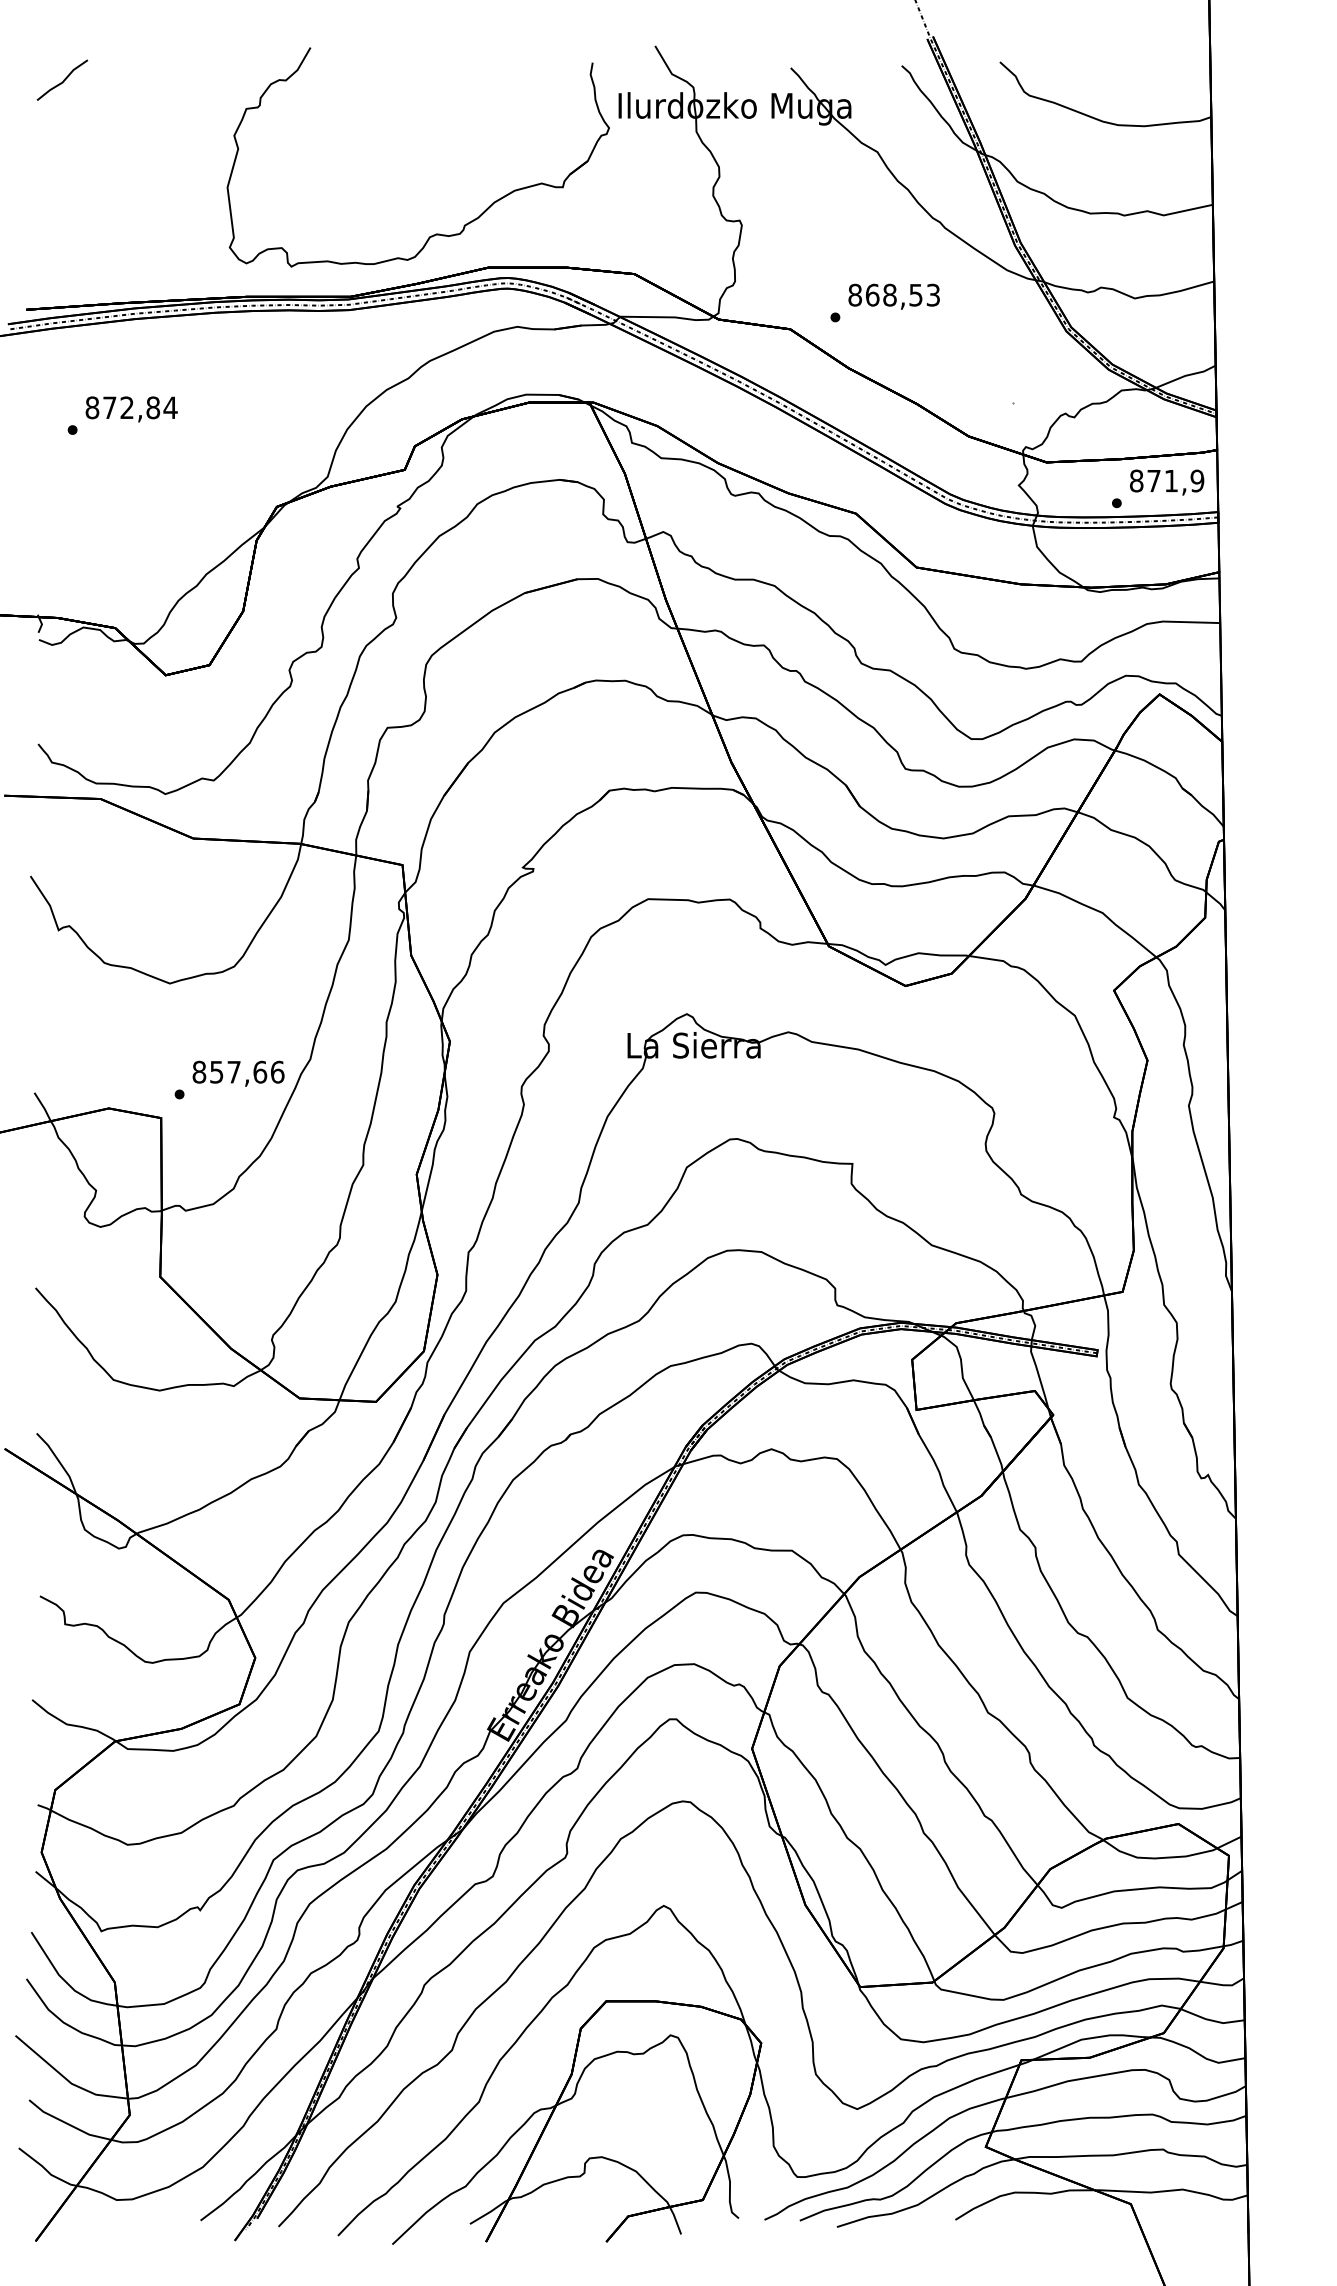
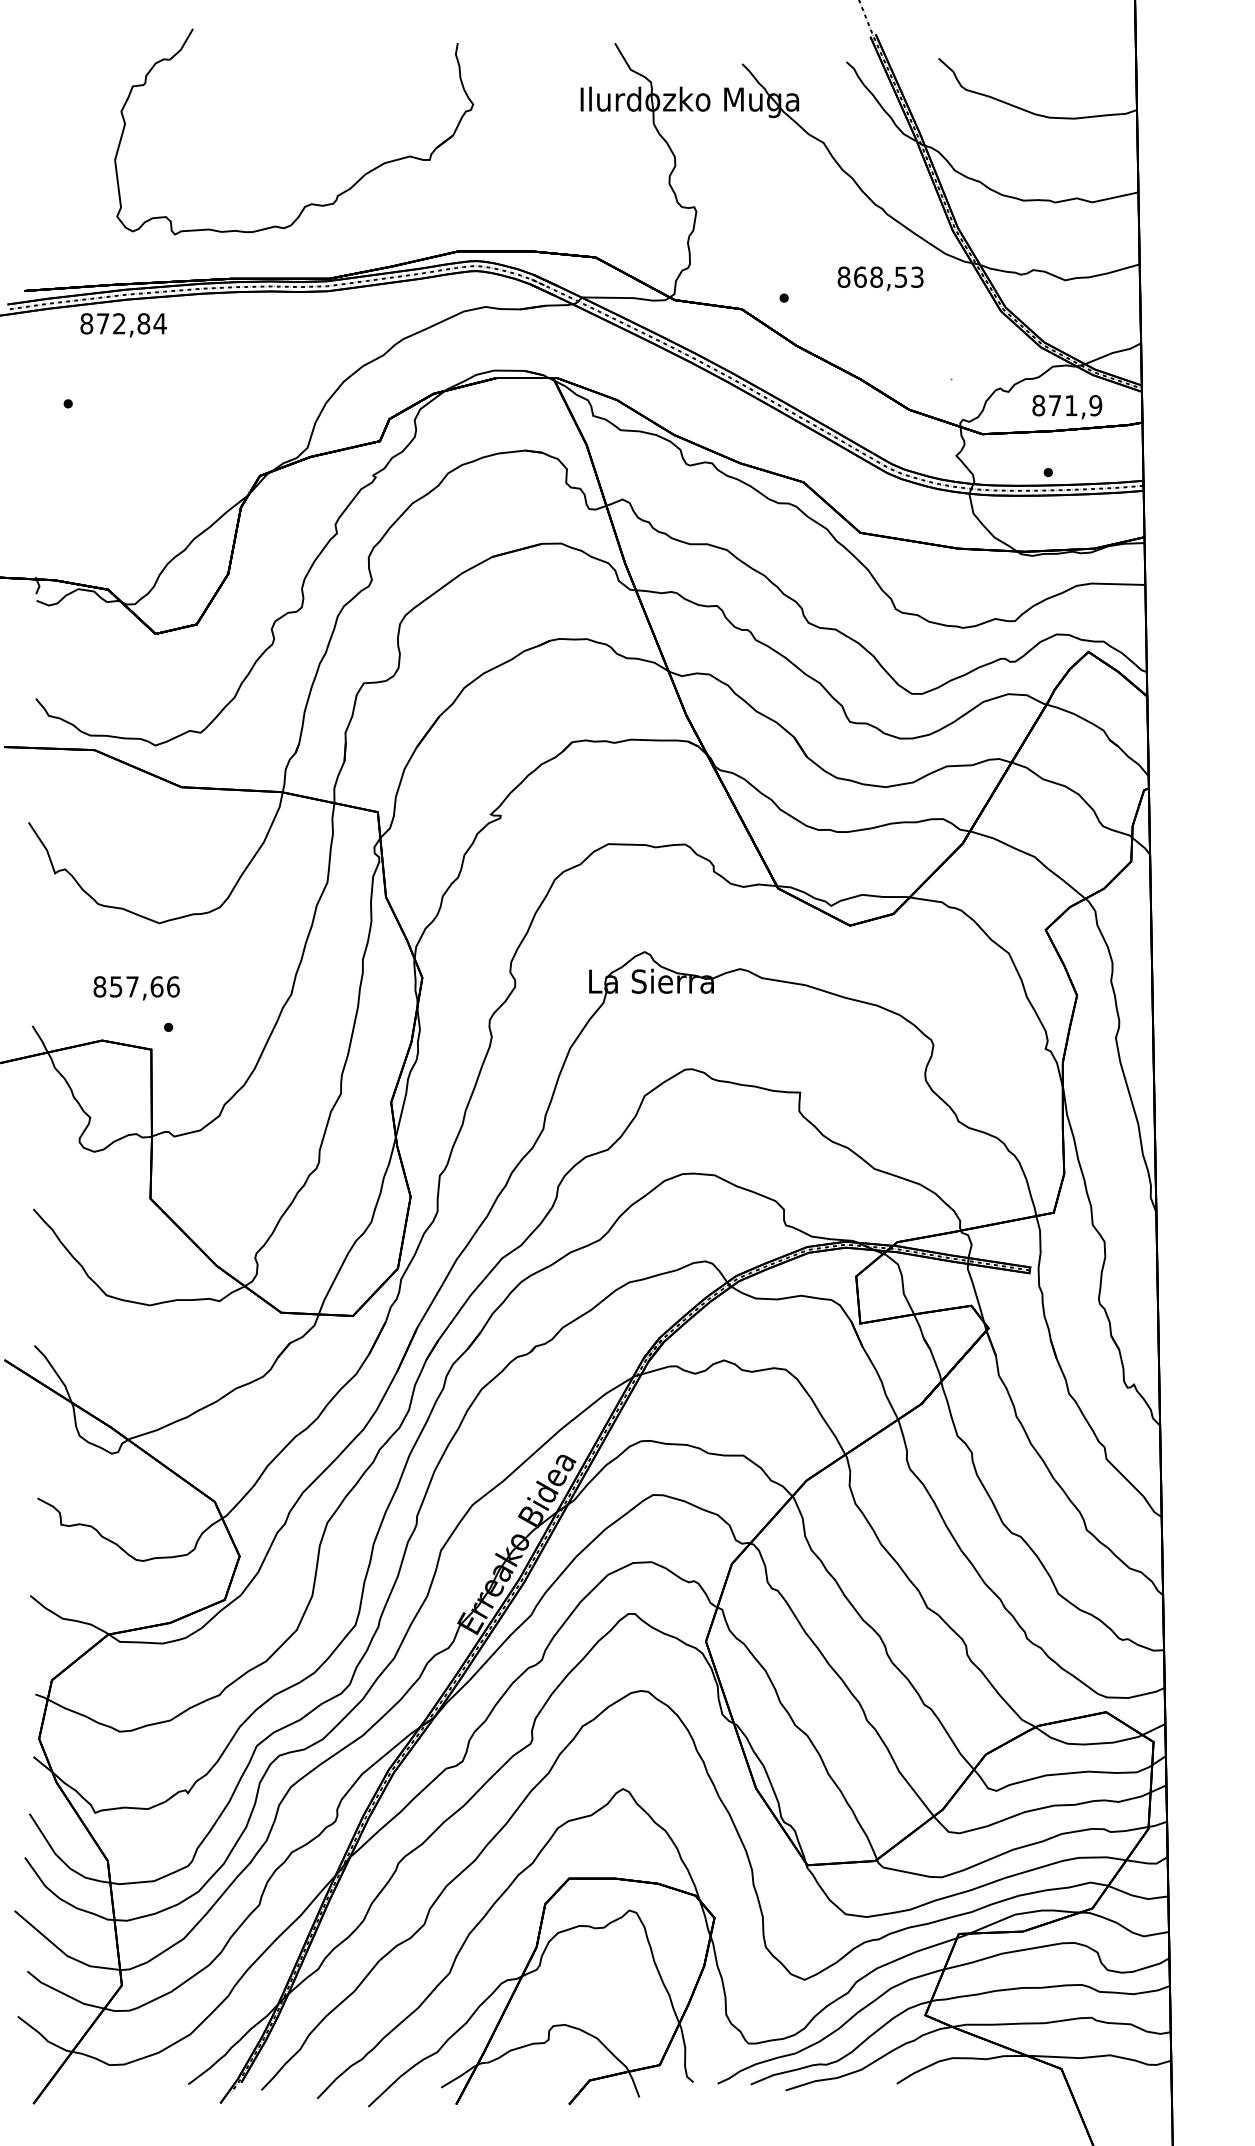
line: (63, 79) -> (59, 74), removed
part: (436, 233) -> (311, 203), moved
text: (893, 296) -> (879, 278), moved
text: (131, 409) -> (123, 325), moved
text: (1167, 482) -> (1067, 407), moved
text: (238, 1073) -> (136, 988), moved

